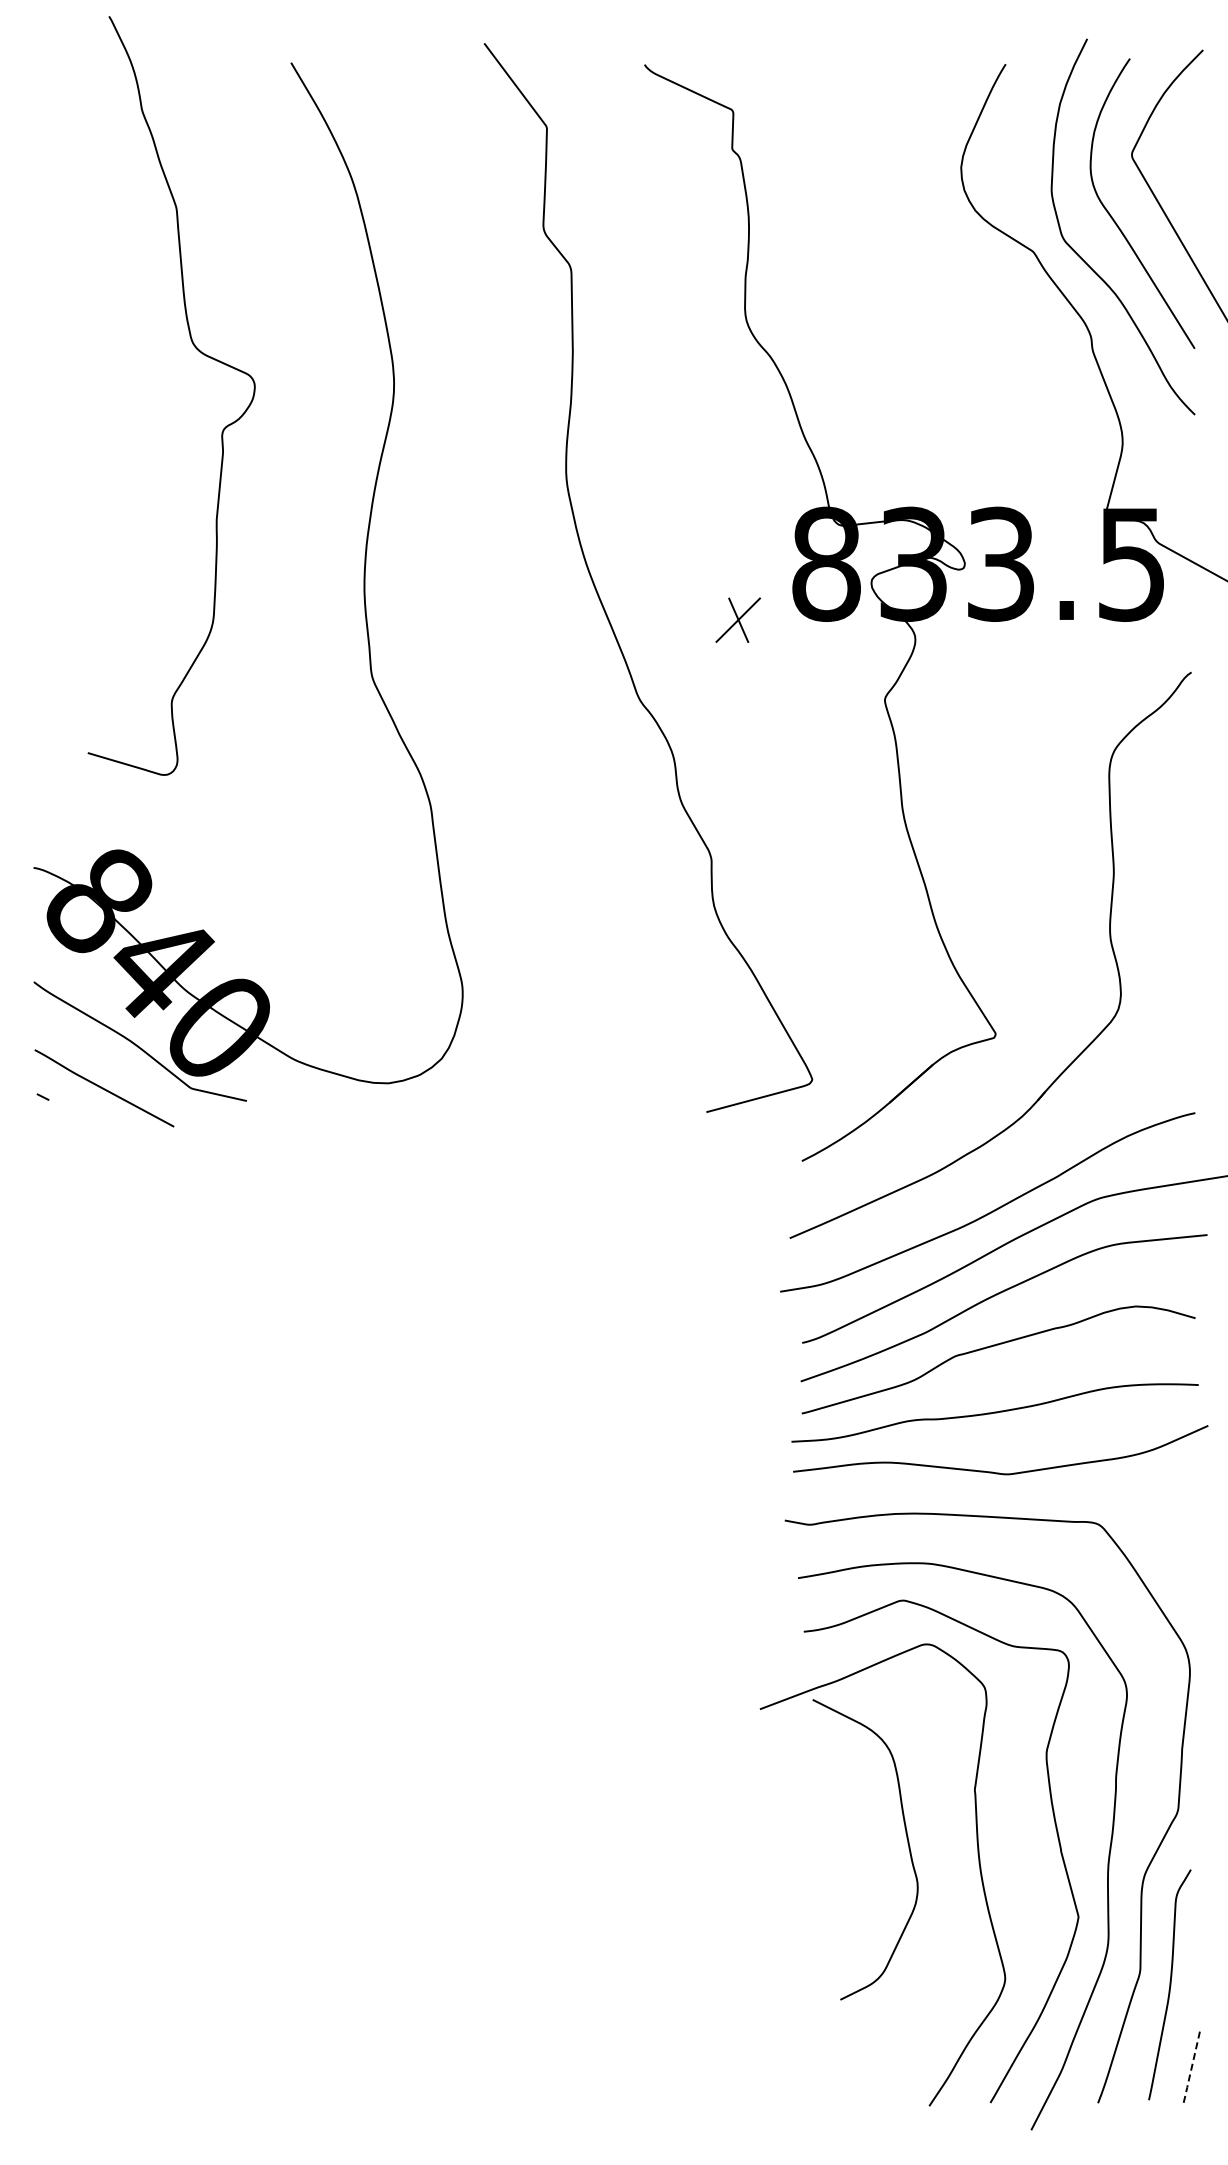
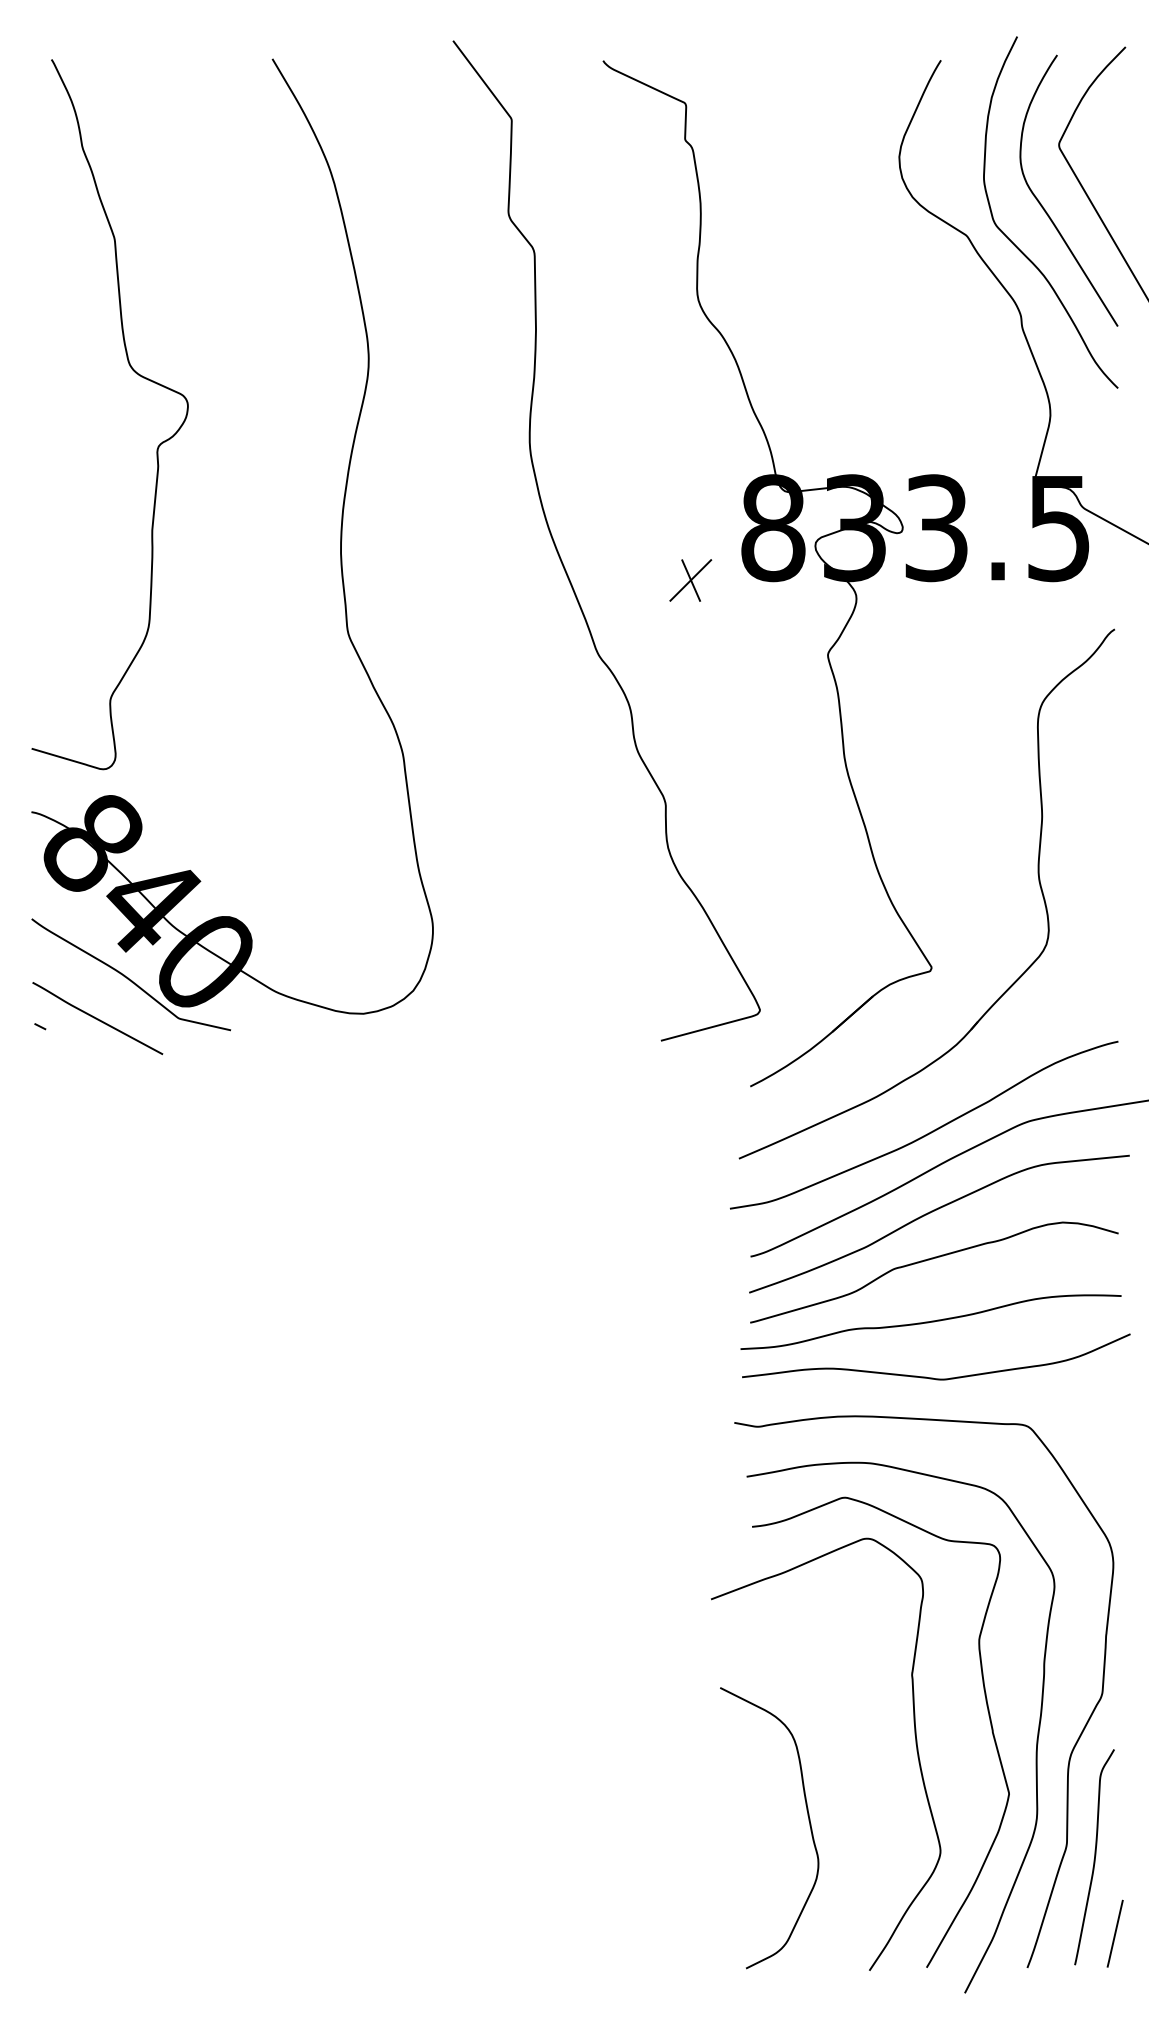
curve: (199, 352) -> (136, 373), moved
curve: (907, 1843) -> (808, 1822), moved
line: (1191, 2067) -> (1114, 1934), dashed -> solid

